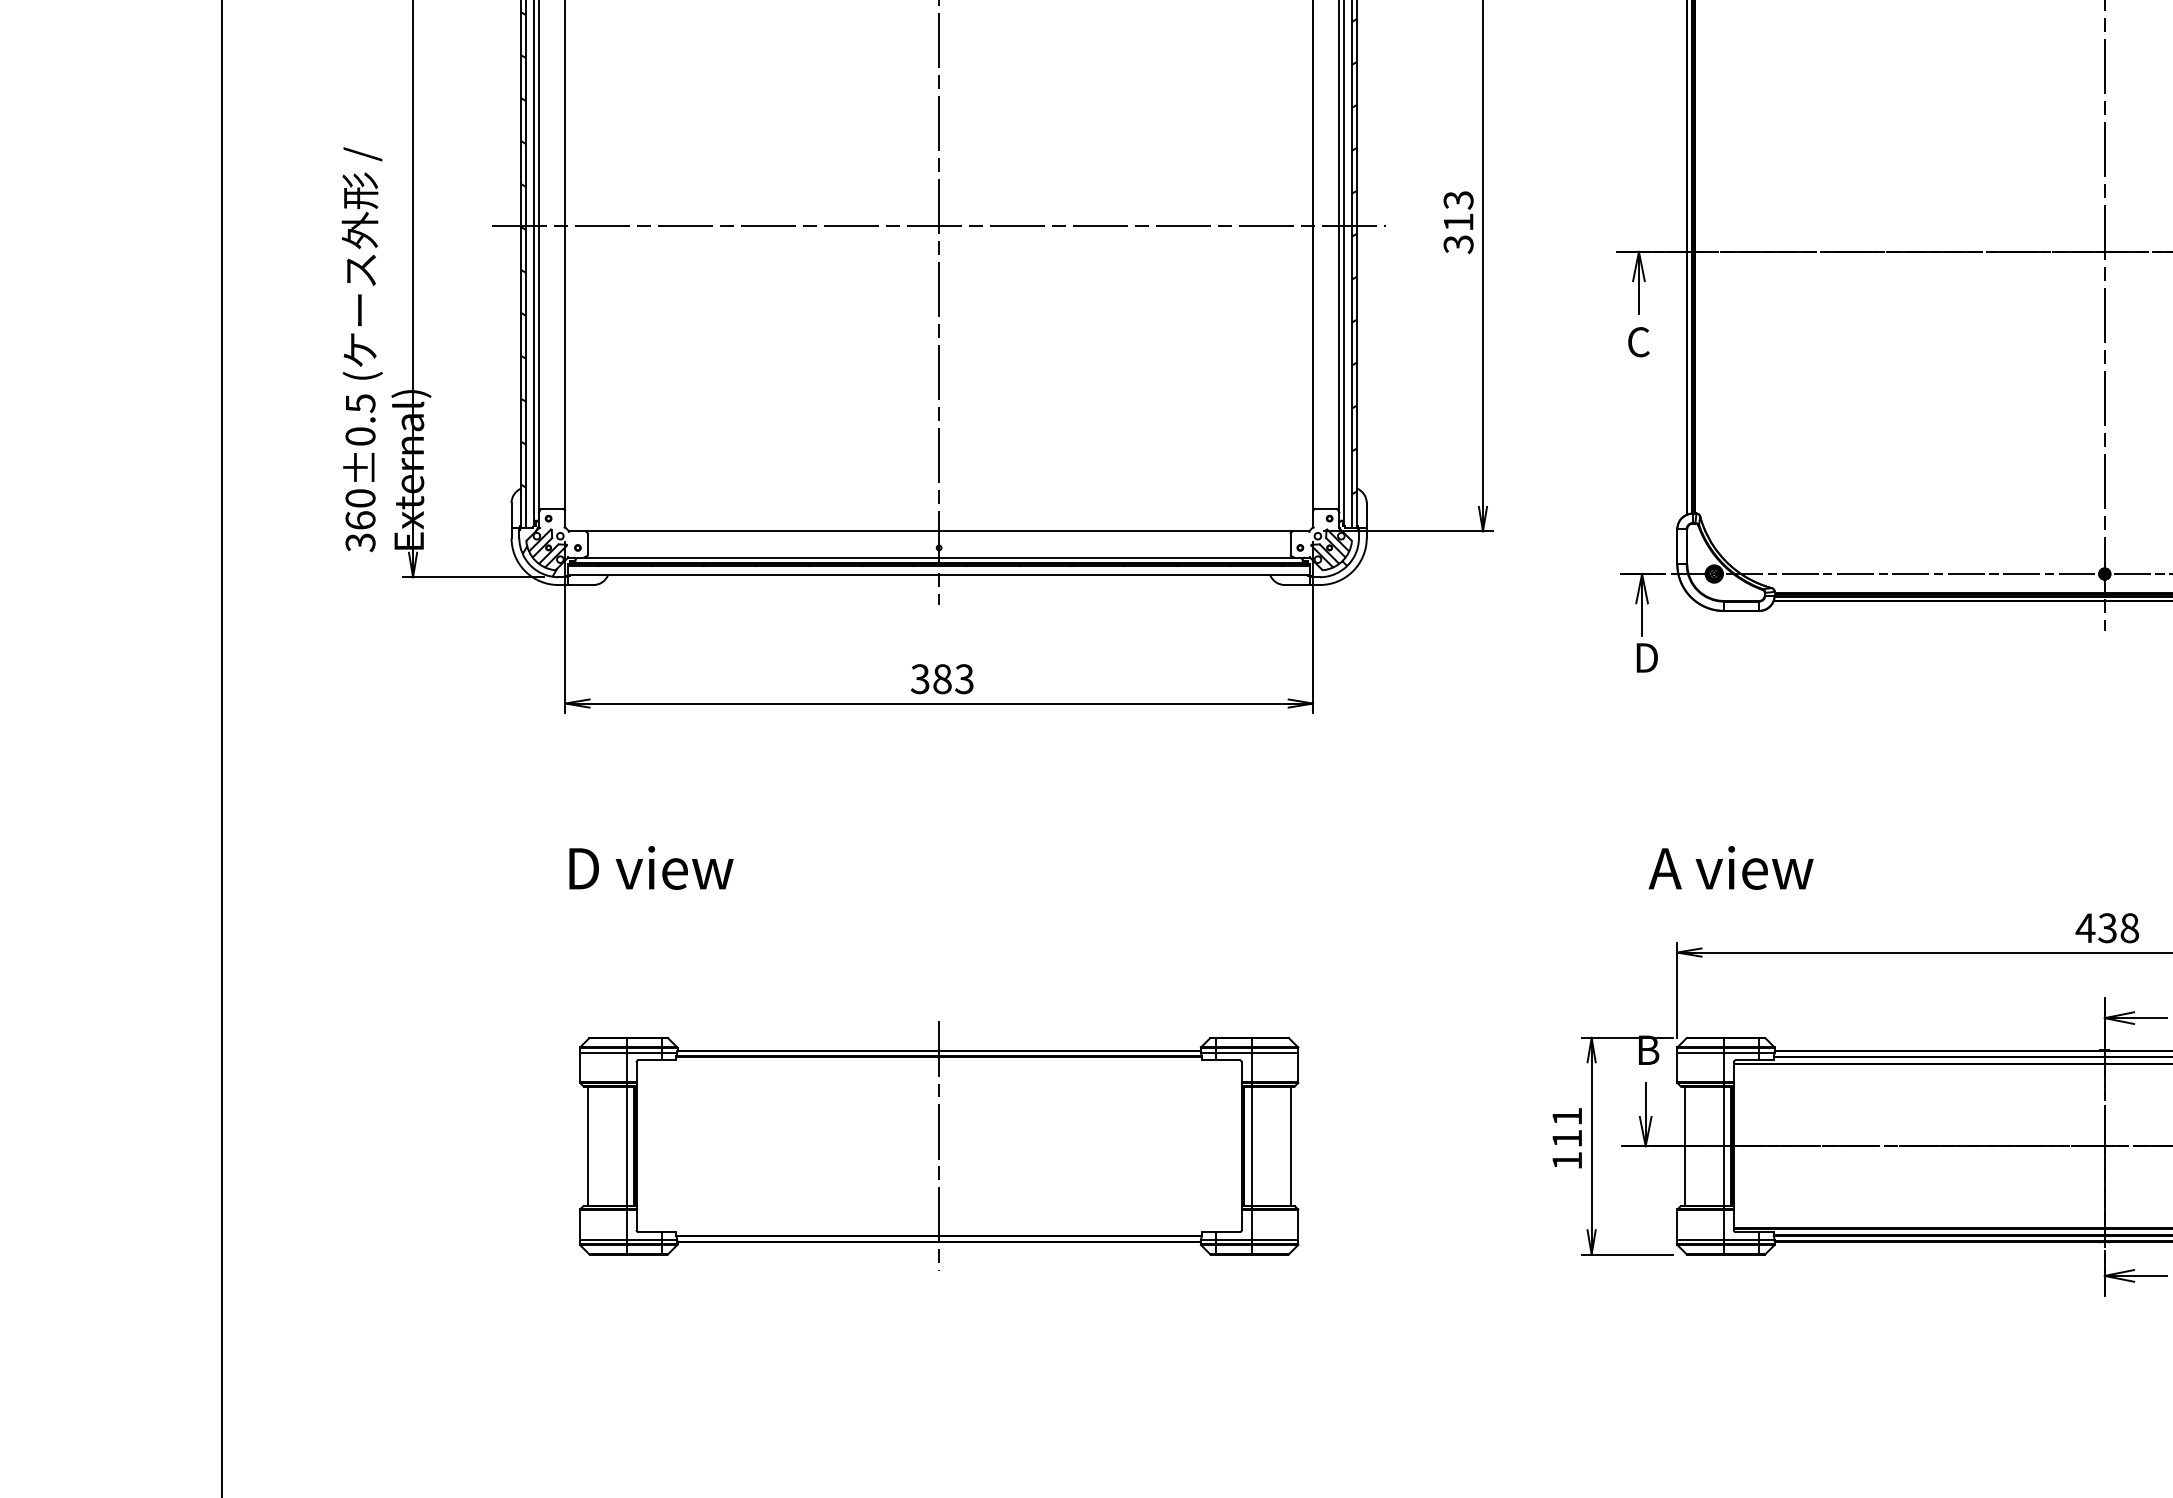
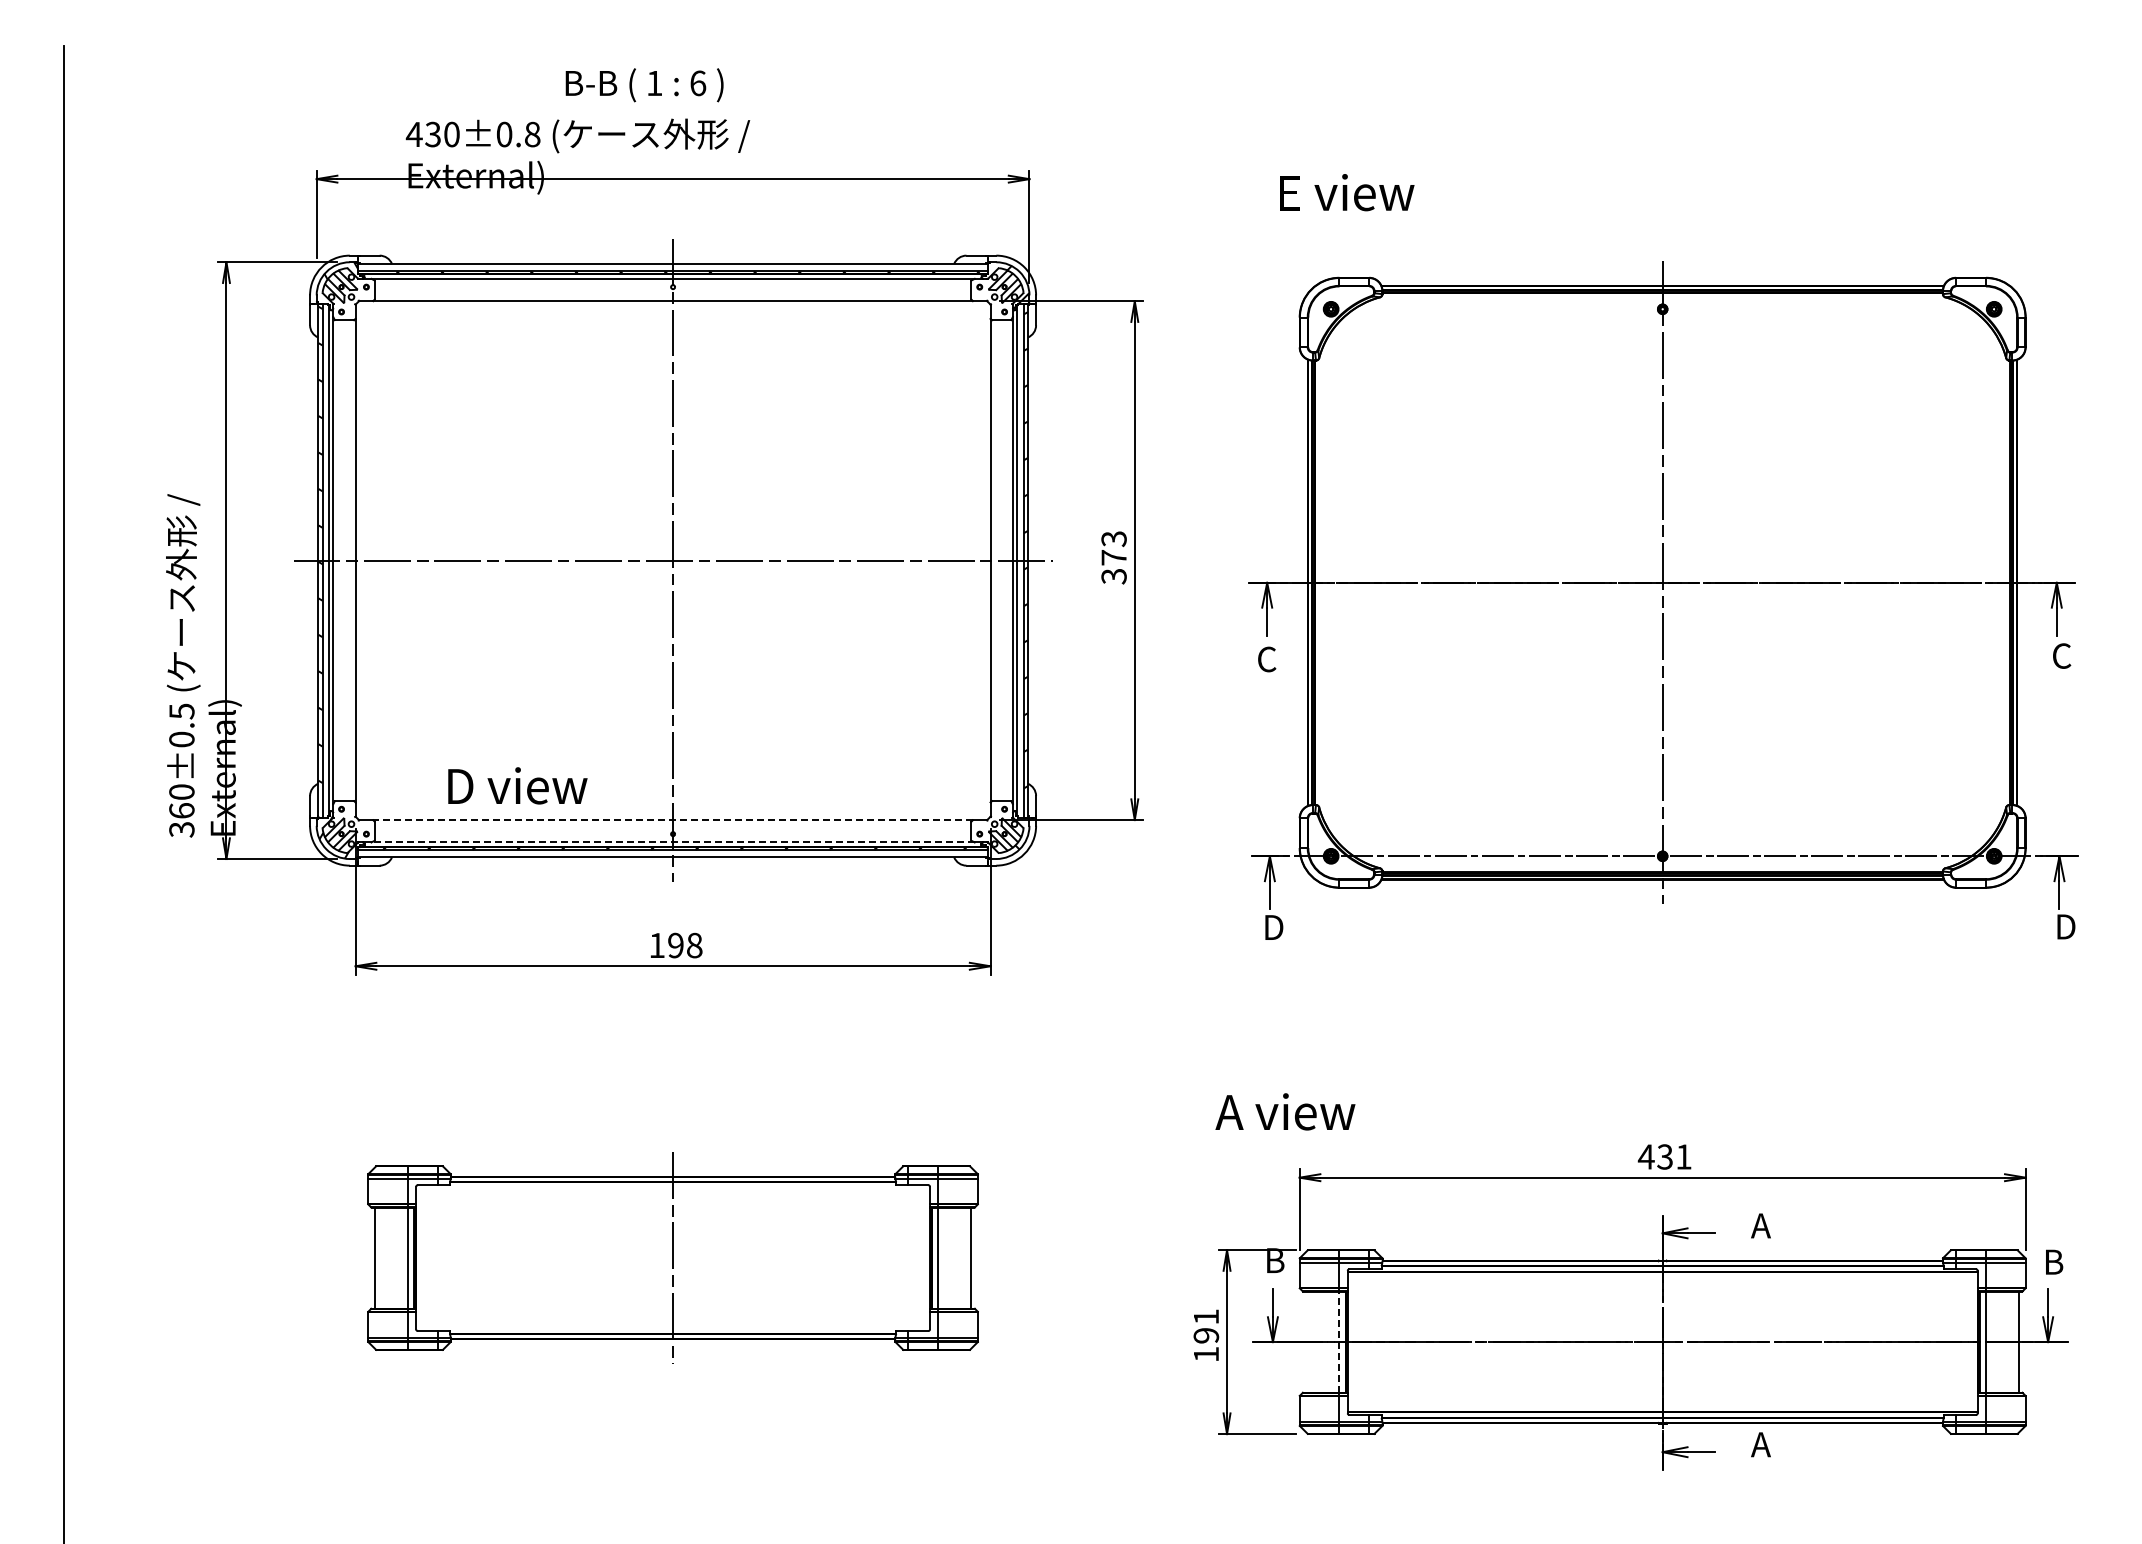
text: (1457, 222) -> (1113, 557), 313 -> 373
line: (938, 531) -> (672, 820), solid -> dashed
line: (939, 557) -> (673, 842), solid -> dashed
text: (941, 679) -> (675, 945), 383 -> 198
text: (651, 867) -> (517, 785), moved
text: (1731, 867) -> (1285, 1111), moved
text: (2129, 927) -> (1683, 1156), 438 -> 431
text: (1567, 1138) -> (1206, 1335), 111 -> 191
part: (938, 1145) -> (672, 1257), moved
line: (1685, 1145) -> (1306, 1341), removed
line: (1724, 1146) -> (1339, 1342), solid -> dashed

